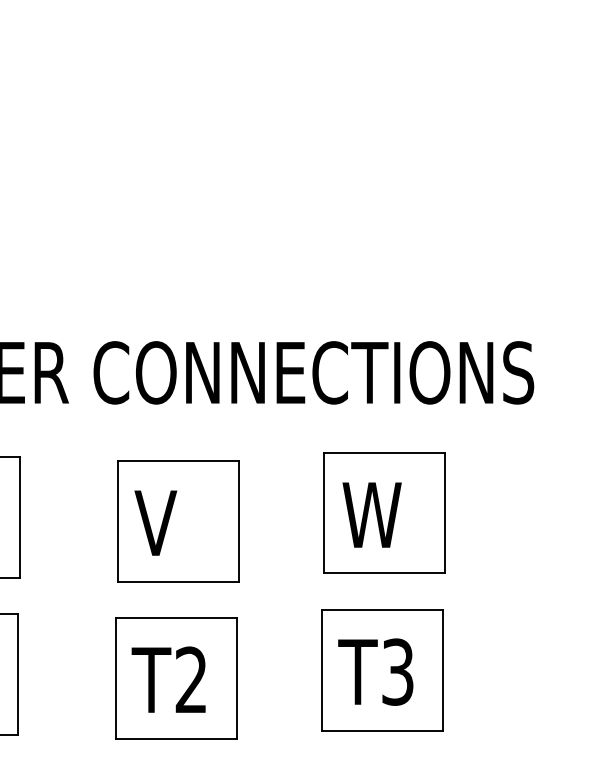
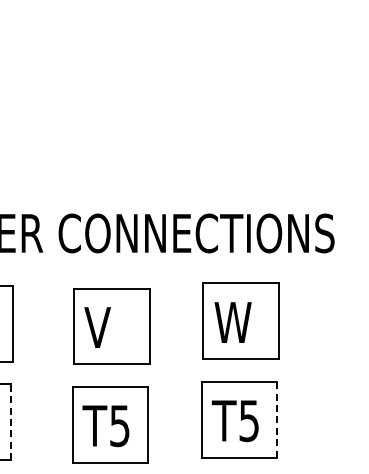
line: (442, 669) -> (277, 419), solid -> dashed
text: (398, 671) -> (249, 420), T3 -> T5
line: (18, 674) -> (11, 422), solid -> dashed
text: (190, 679) -> (119, 425), T2 -> T5

